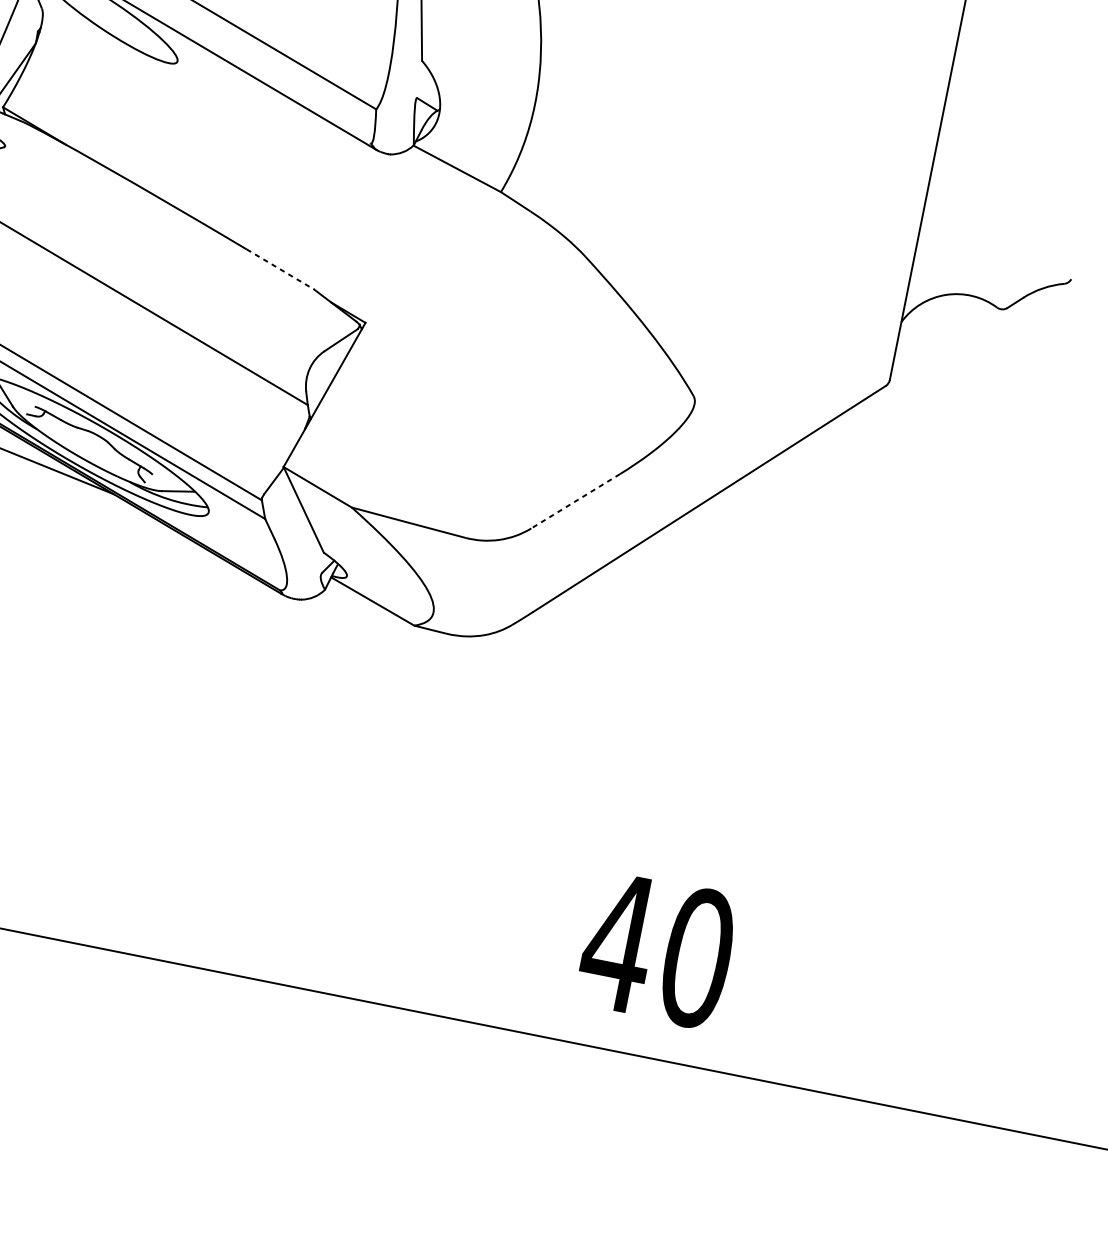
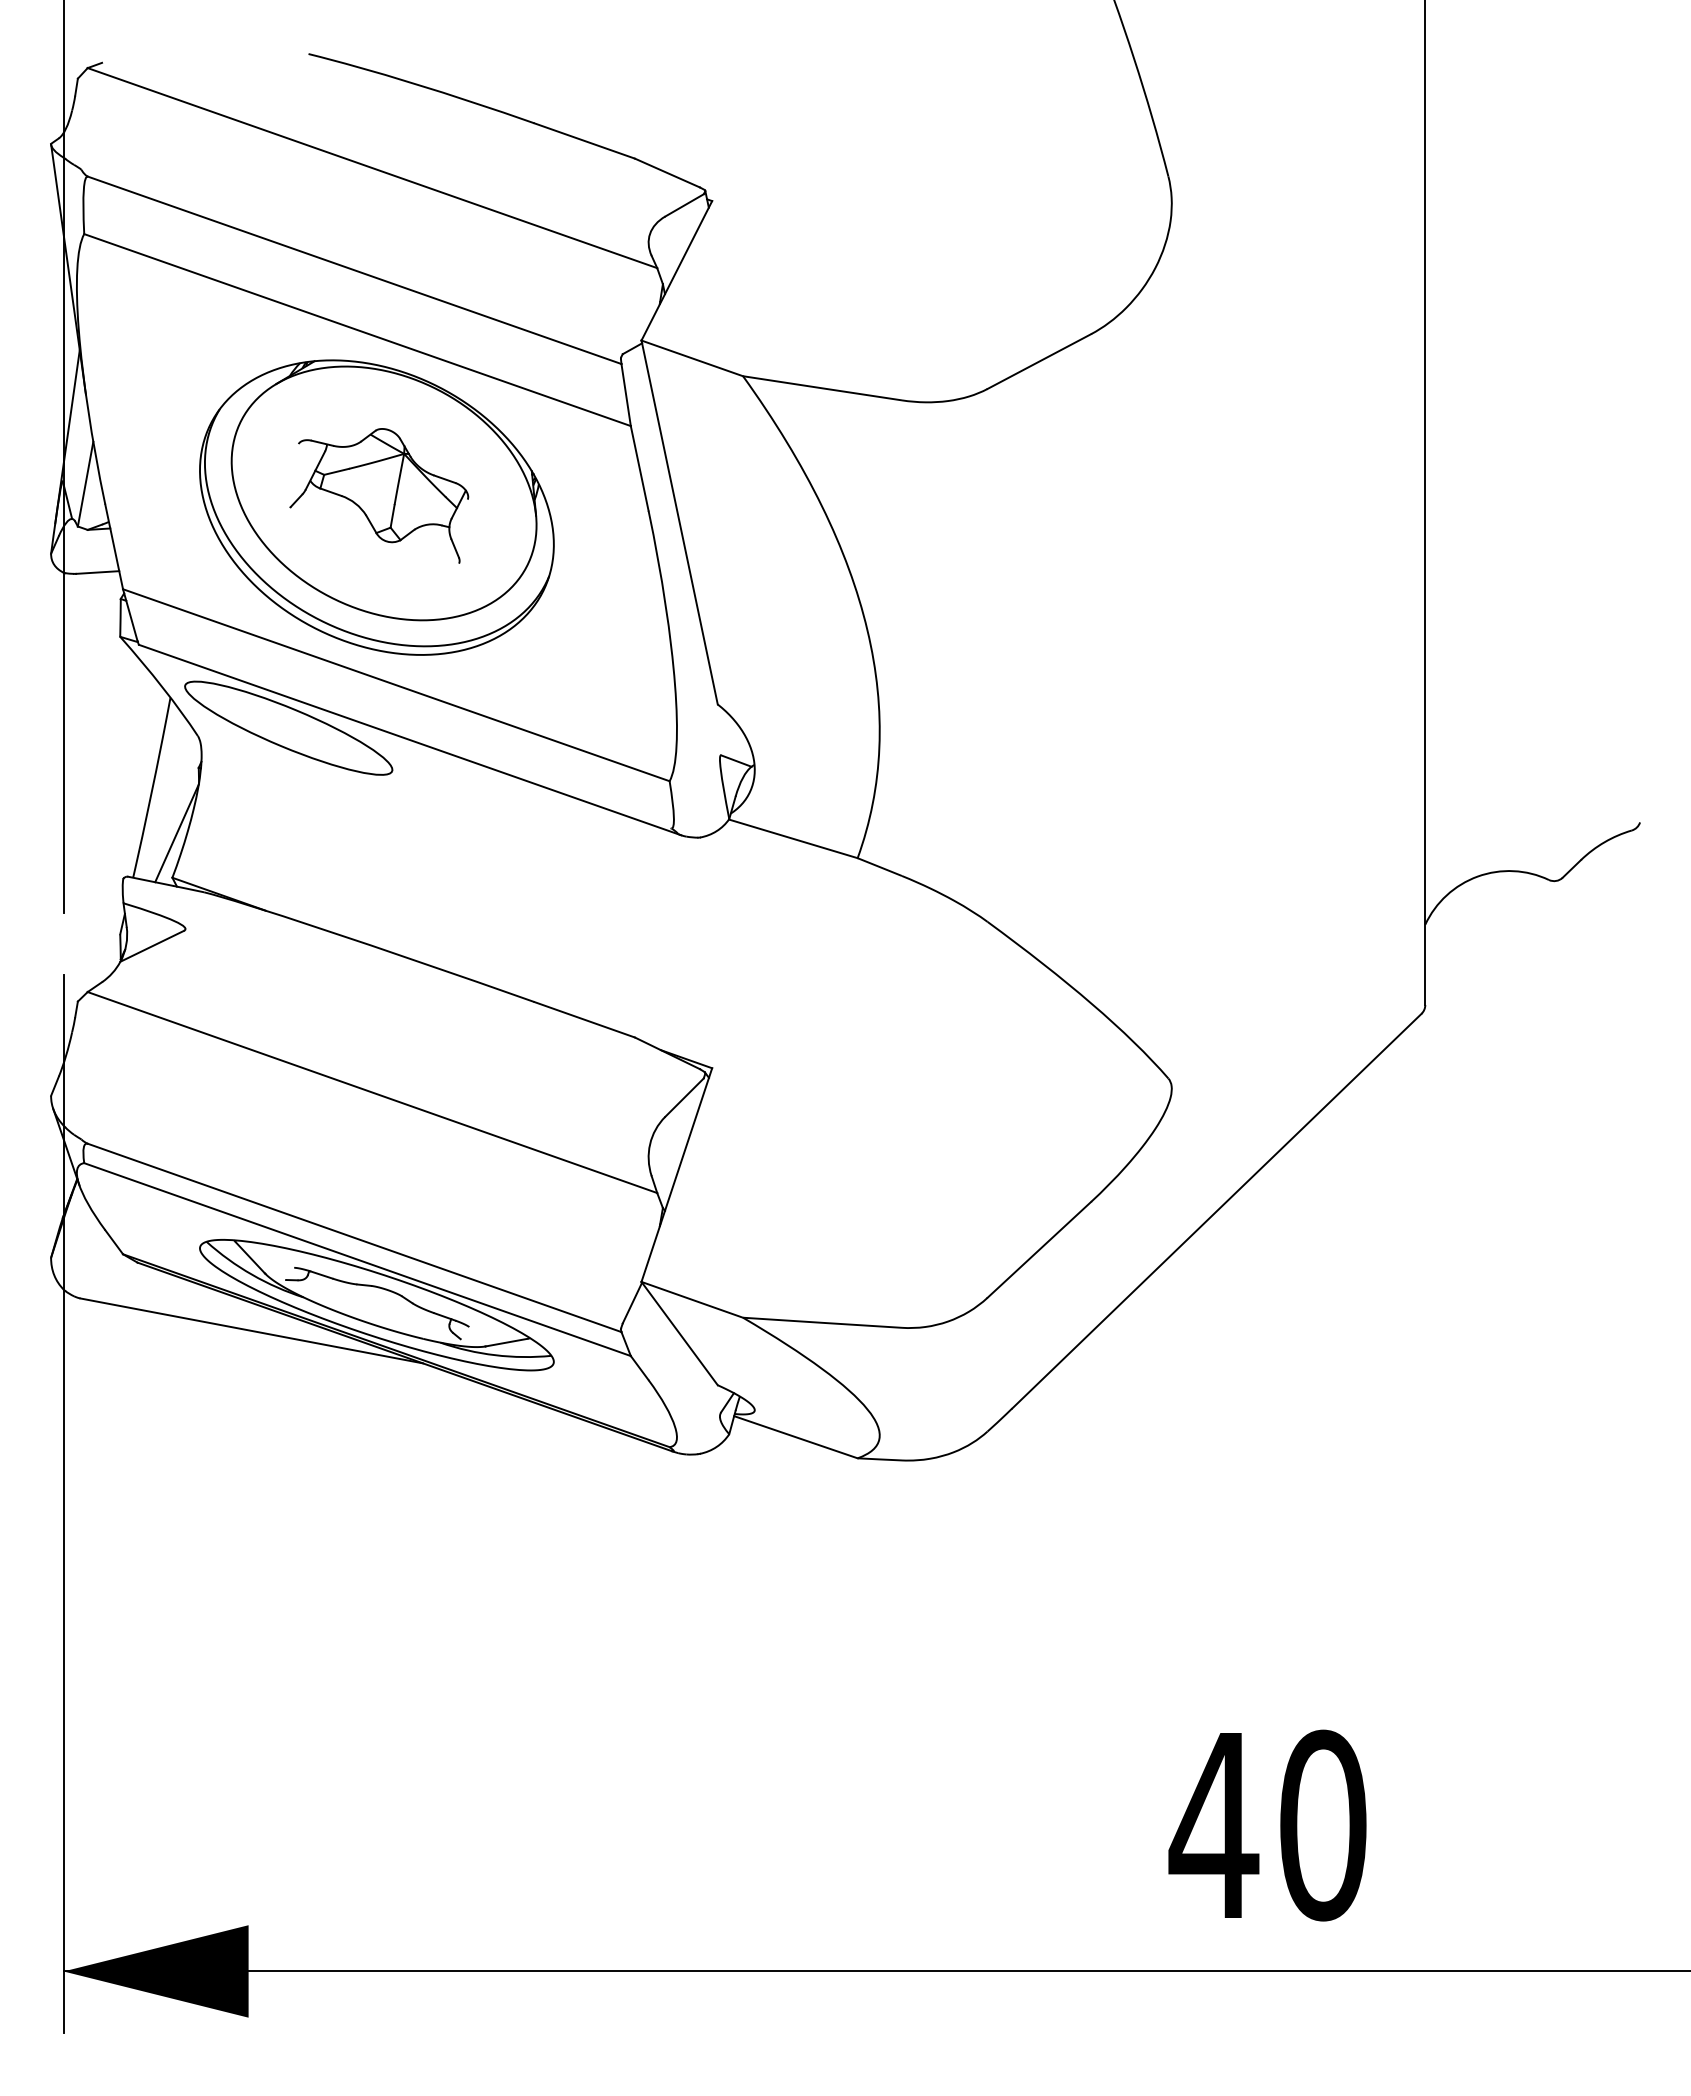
line: (281, 269) -> (585, 1019), dashed -> solid
line: (575, 501) -> (1039, 1249), dashed -> solid

